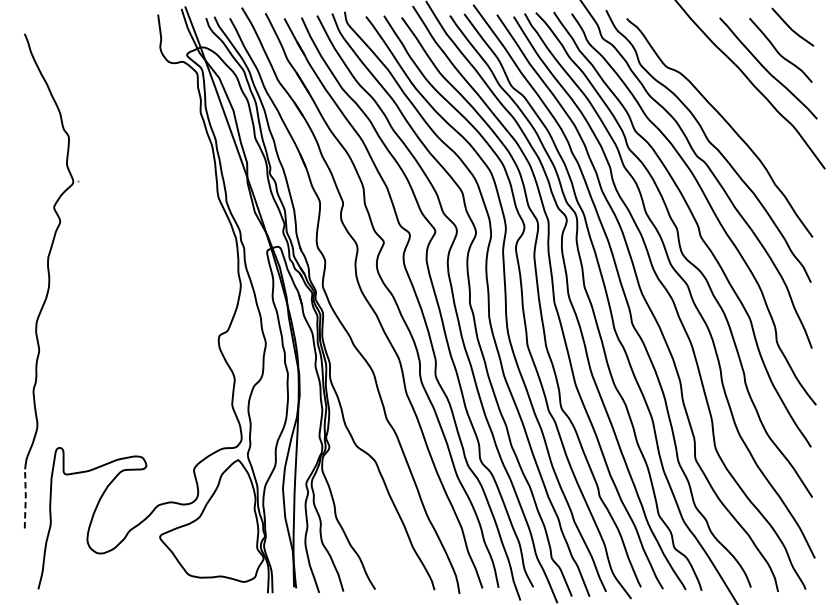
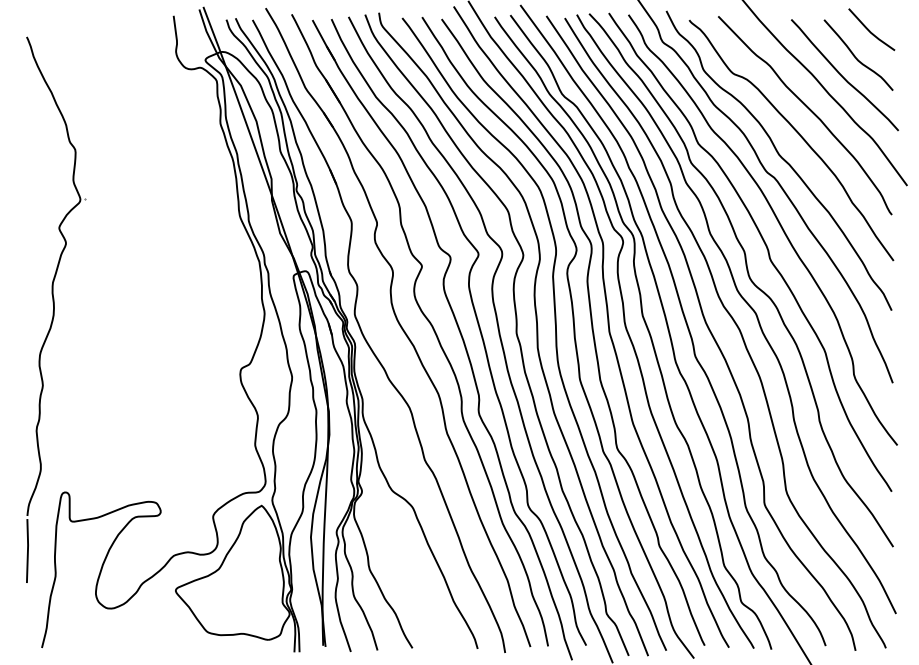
curve: (736, 100) -> (809, 110), added
line: (25, 500) -> (27, 550), dashed -> solid

